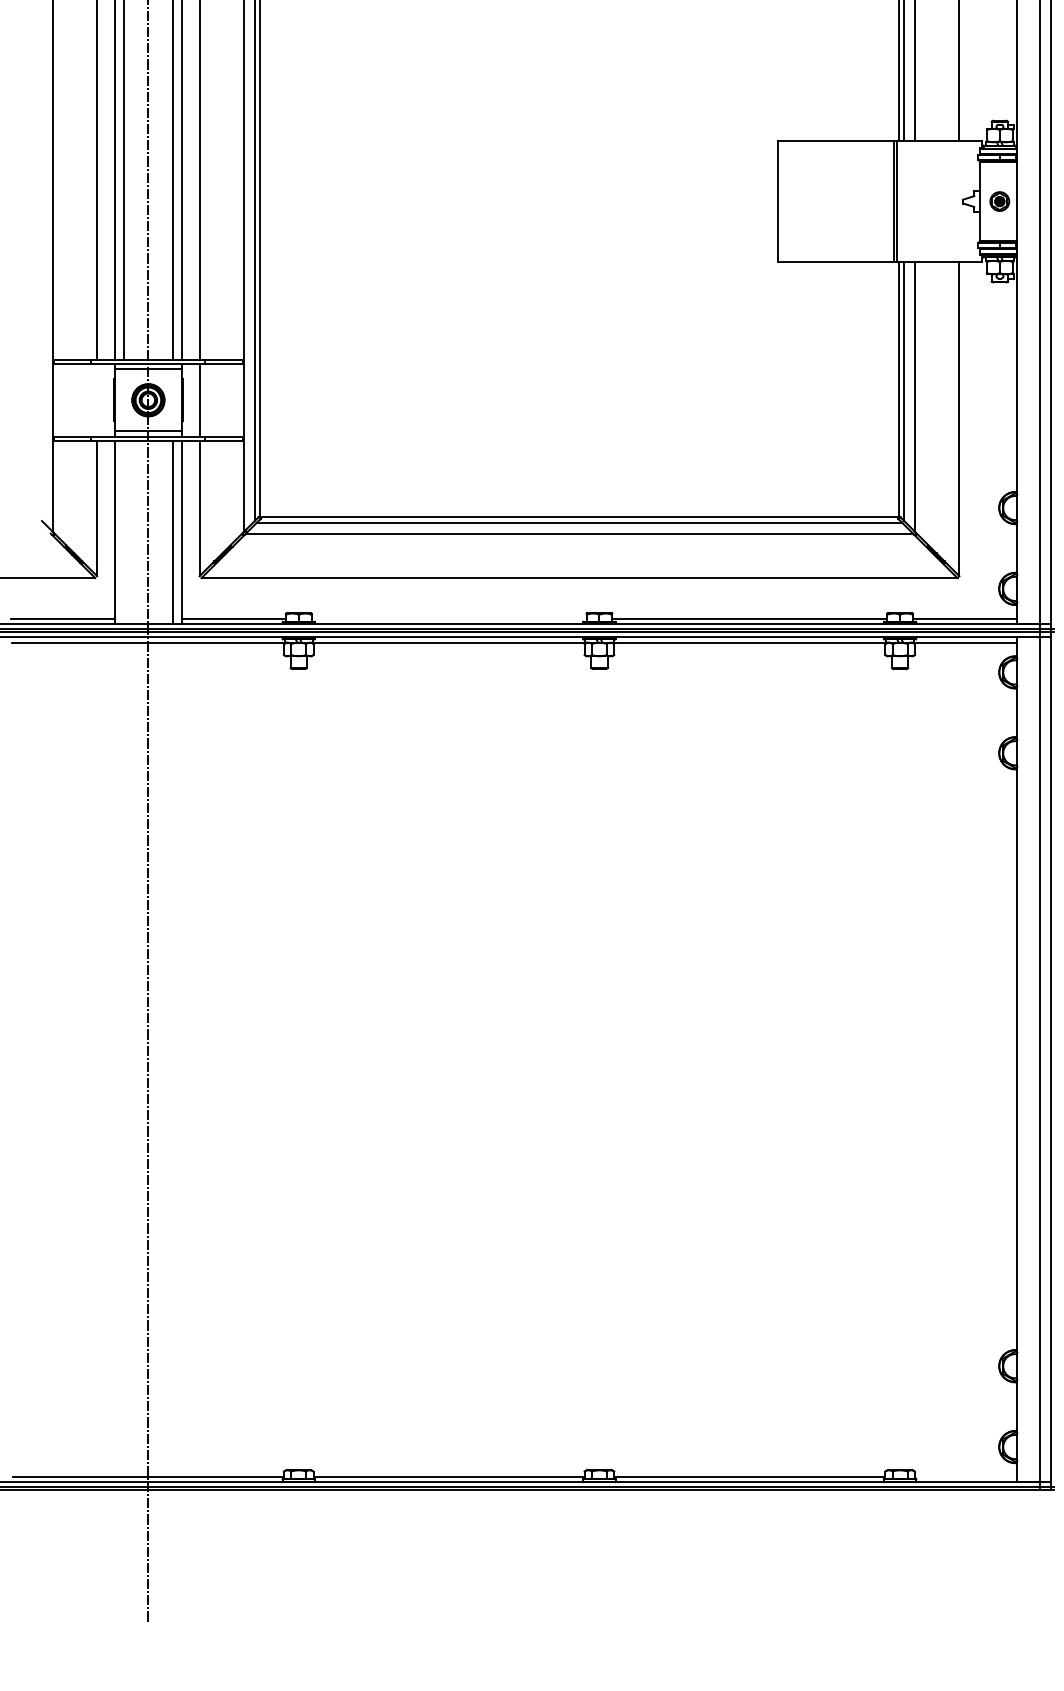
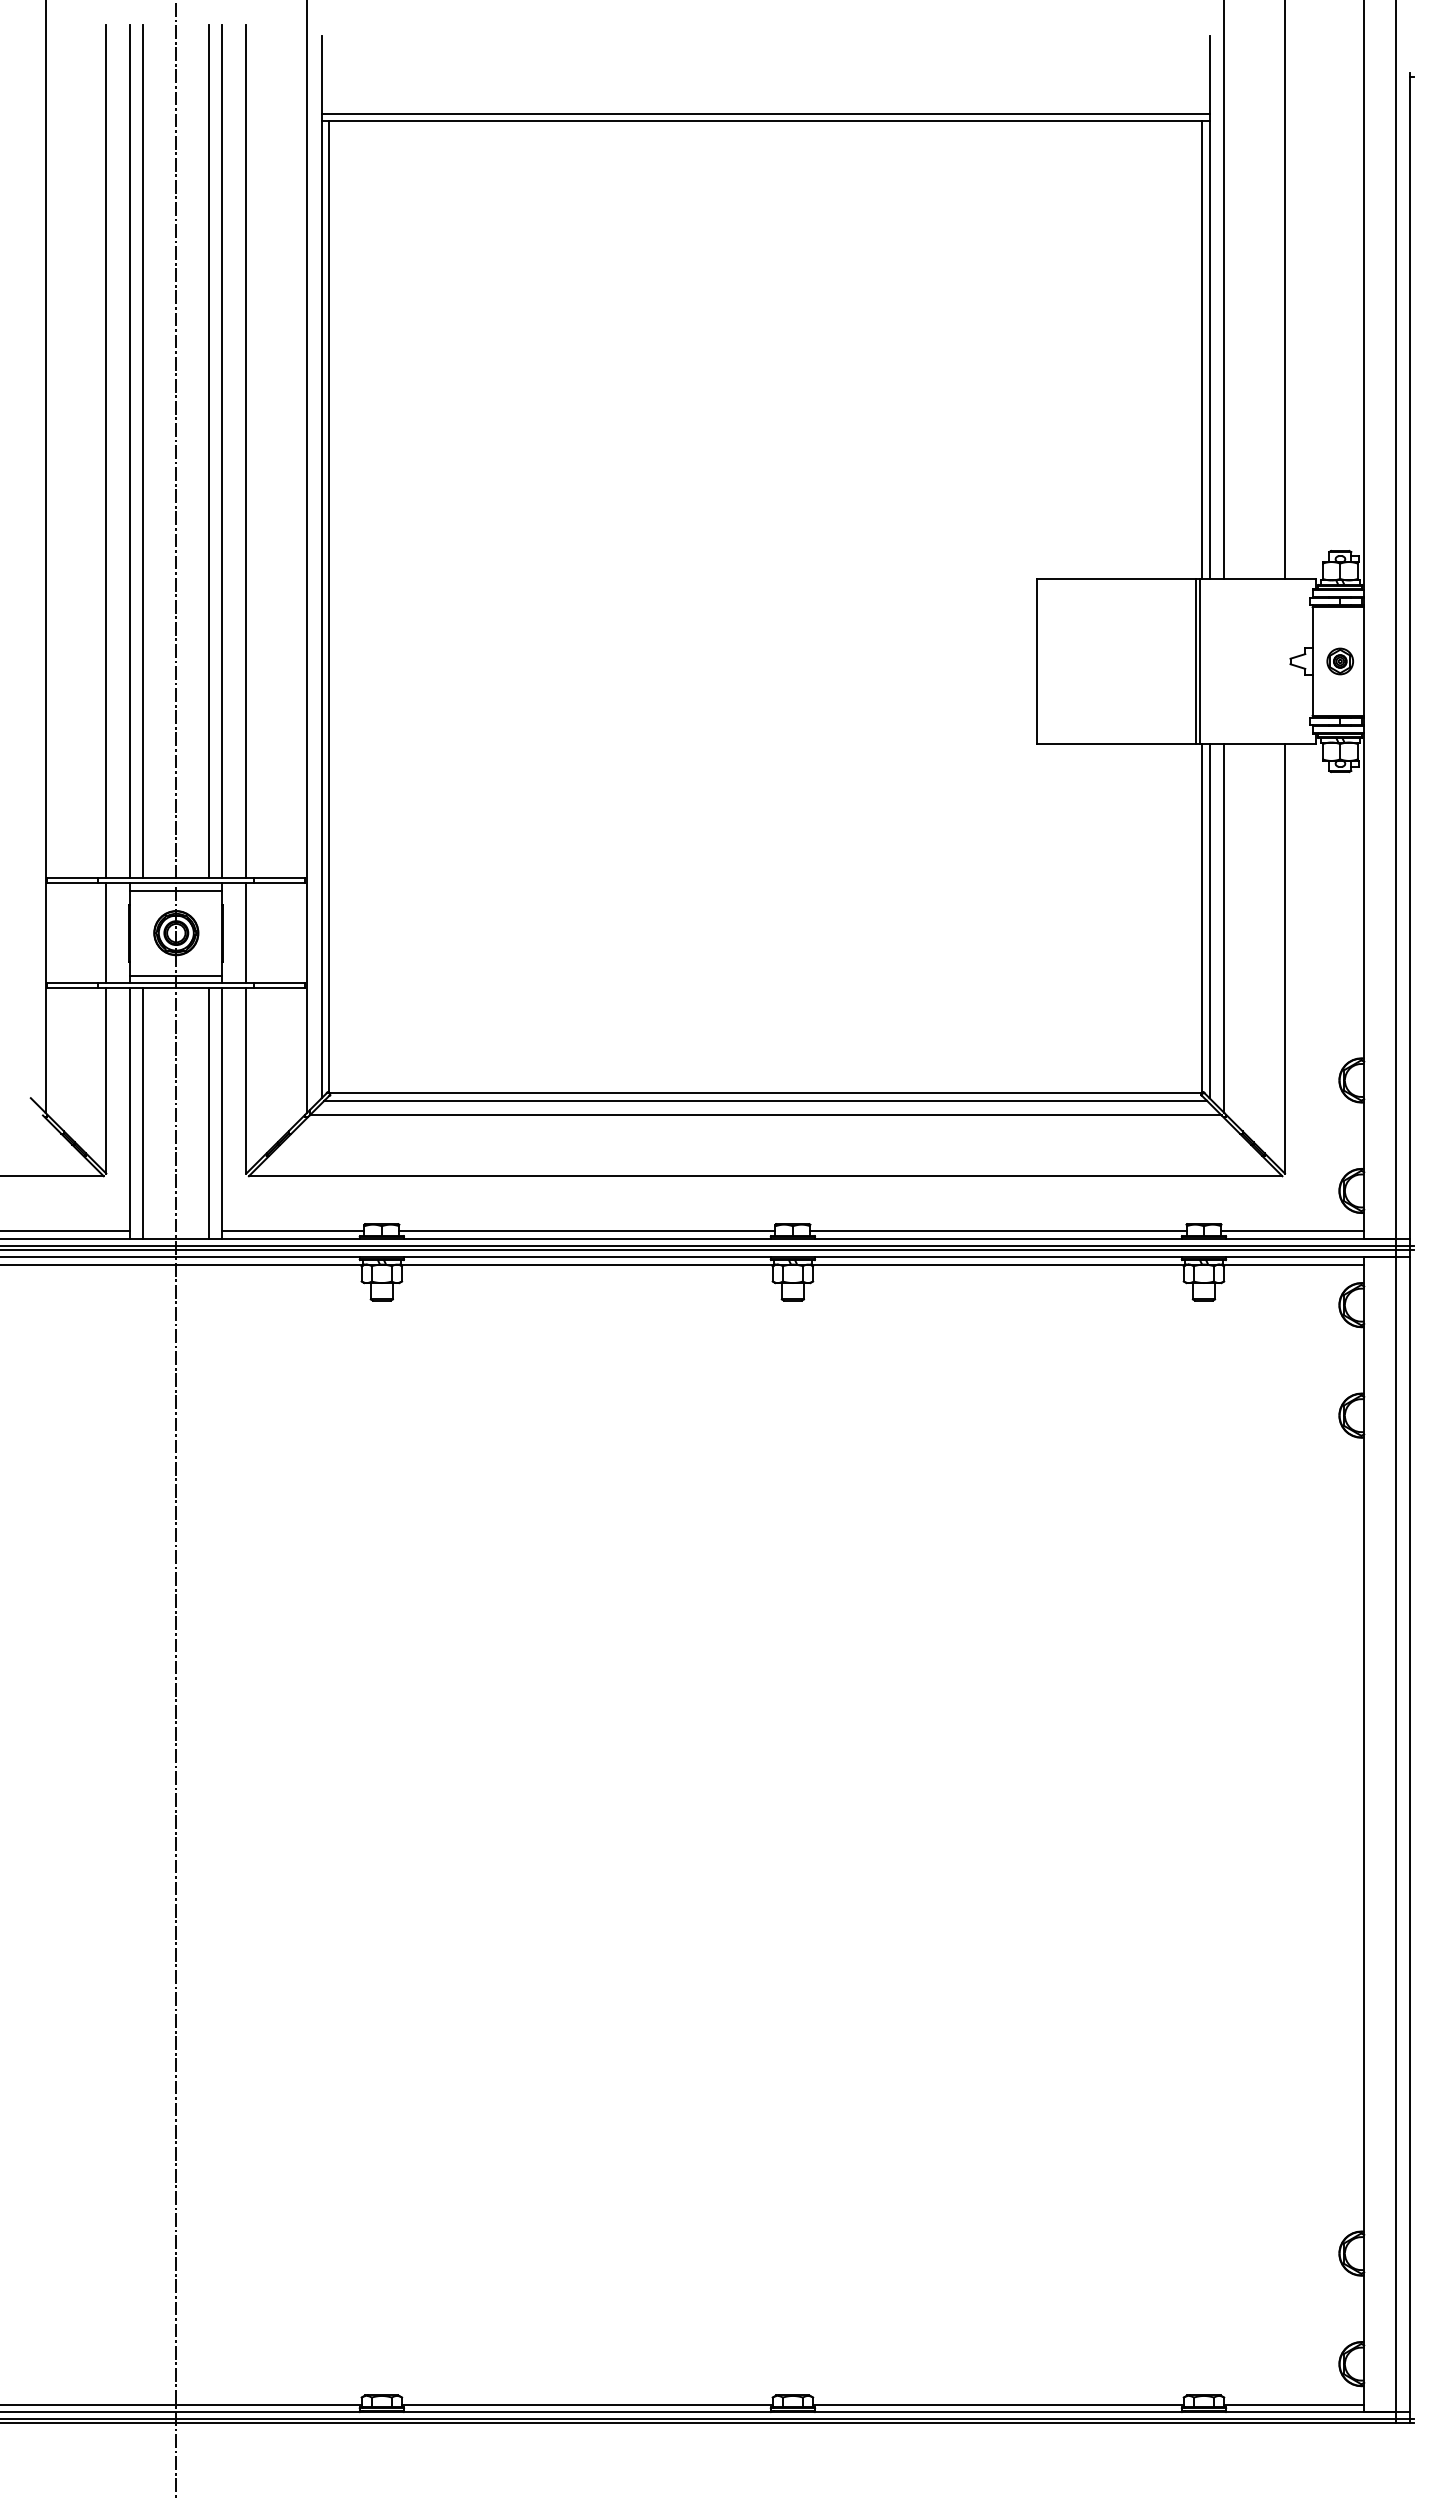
line: (97, 399) -> (106, 932), added
line: (124, 532) -> (143, 1113), added
line: (449, 618) -> (587, 1231), added
line: (966, 1476) -> (1294, 2404), added

